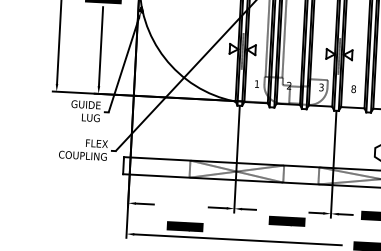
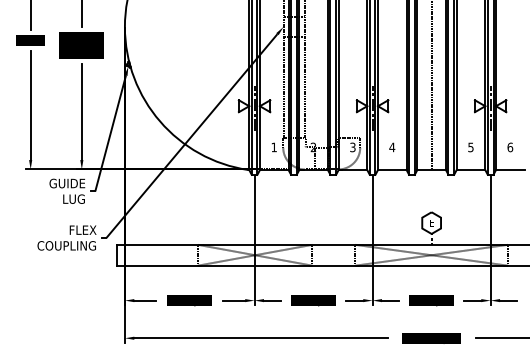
text: (353, 89) -> (392, 147), 8 -> 4
text: (287, 221) -> (313, 300), moved
text: (184, 226) -> (189, 300), moved

